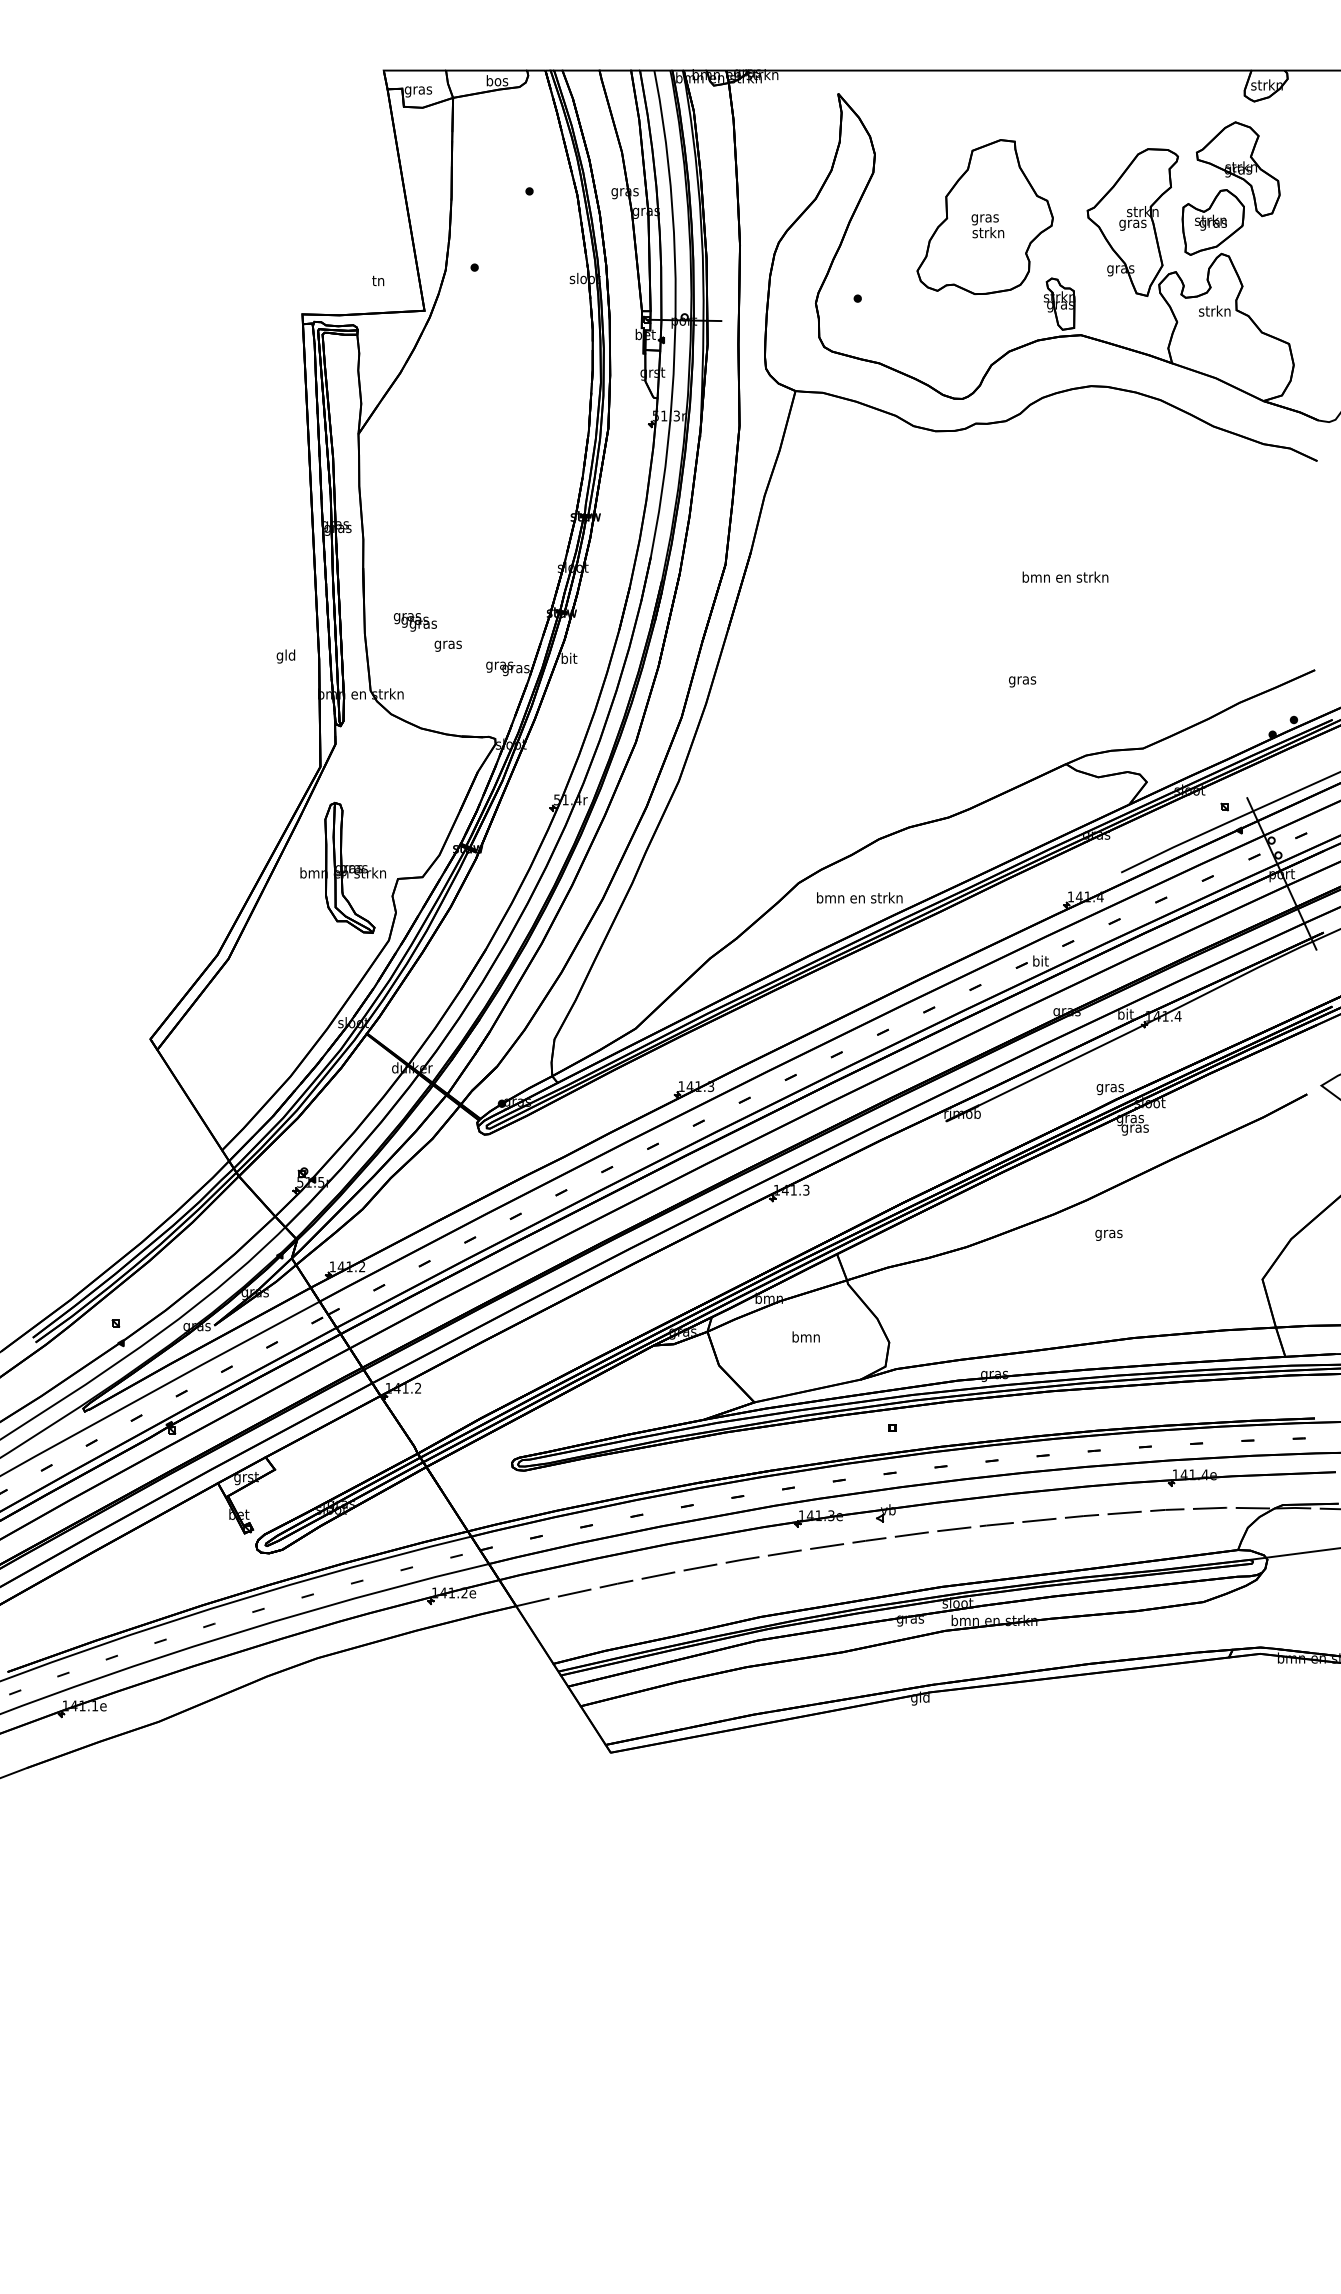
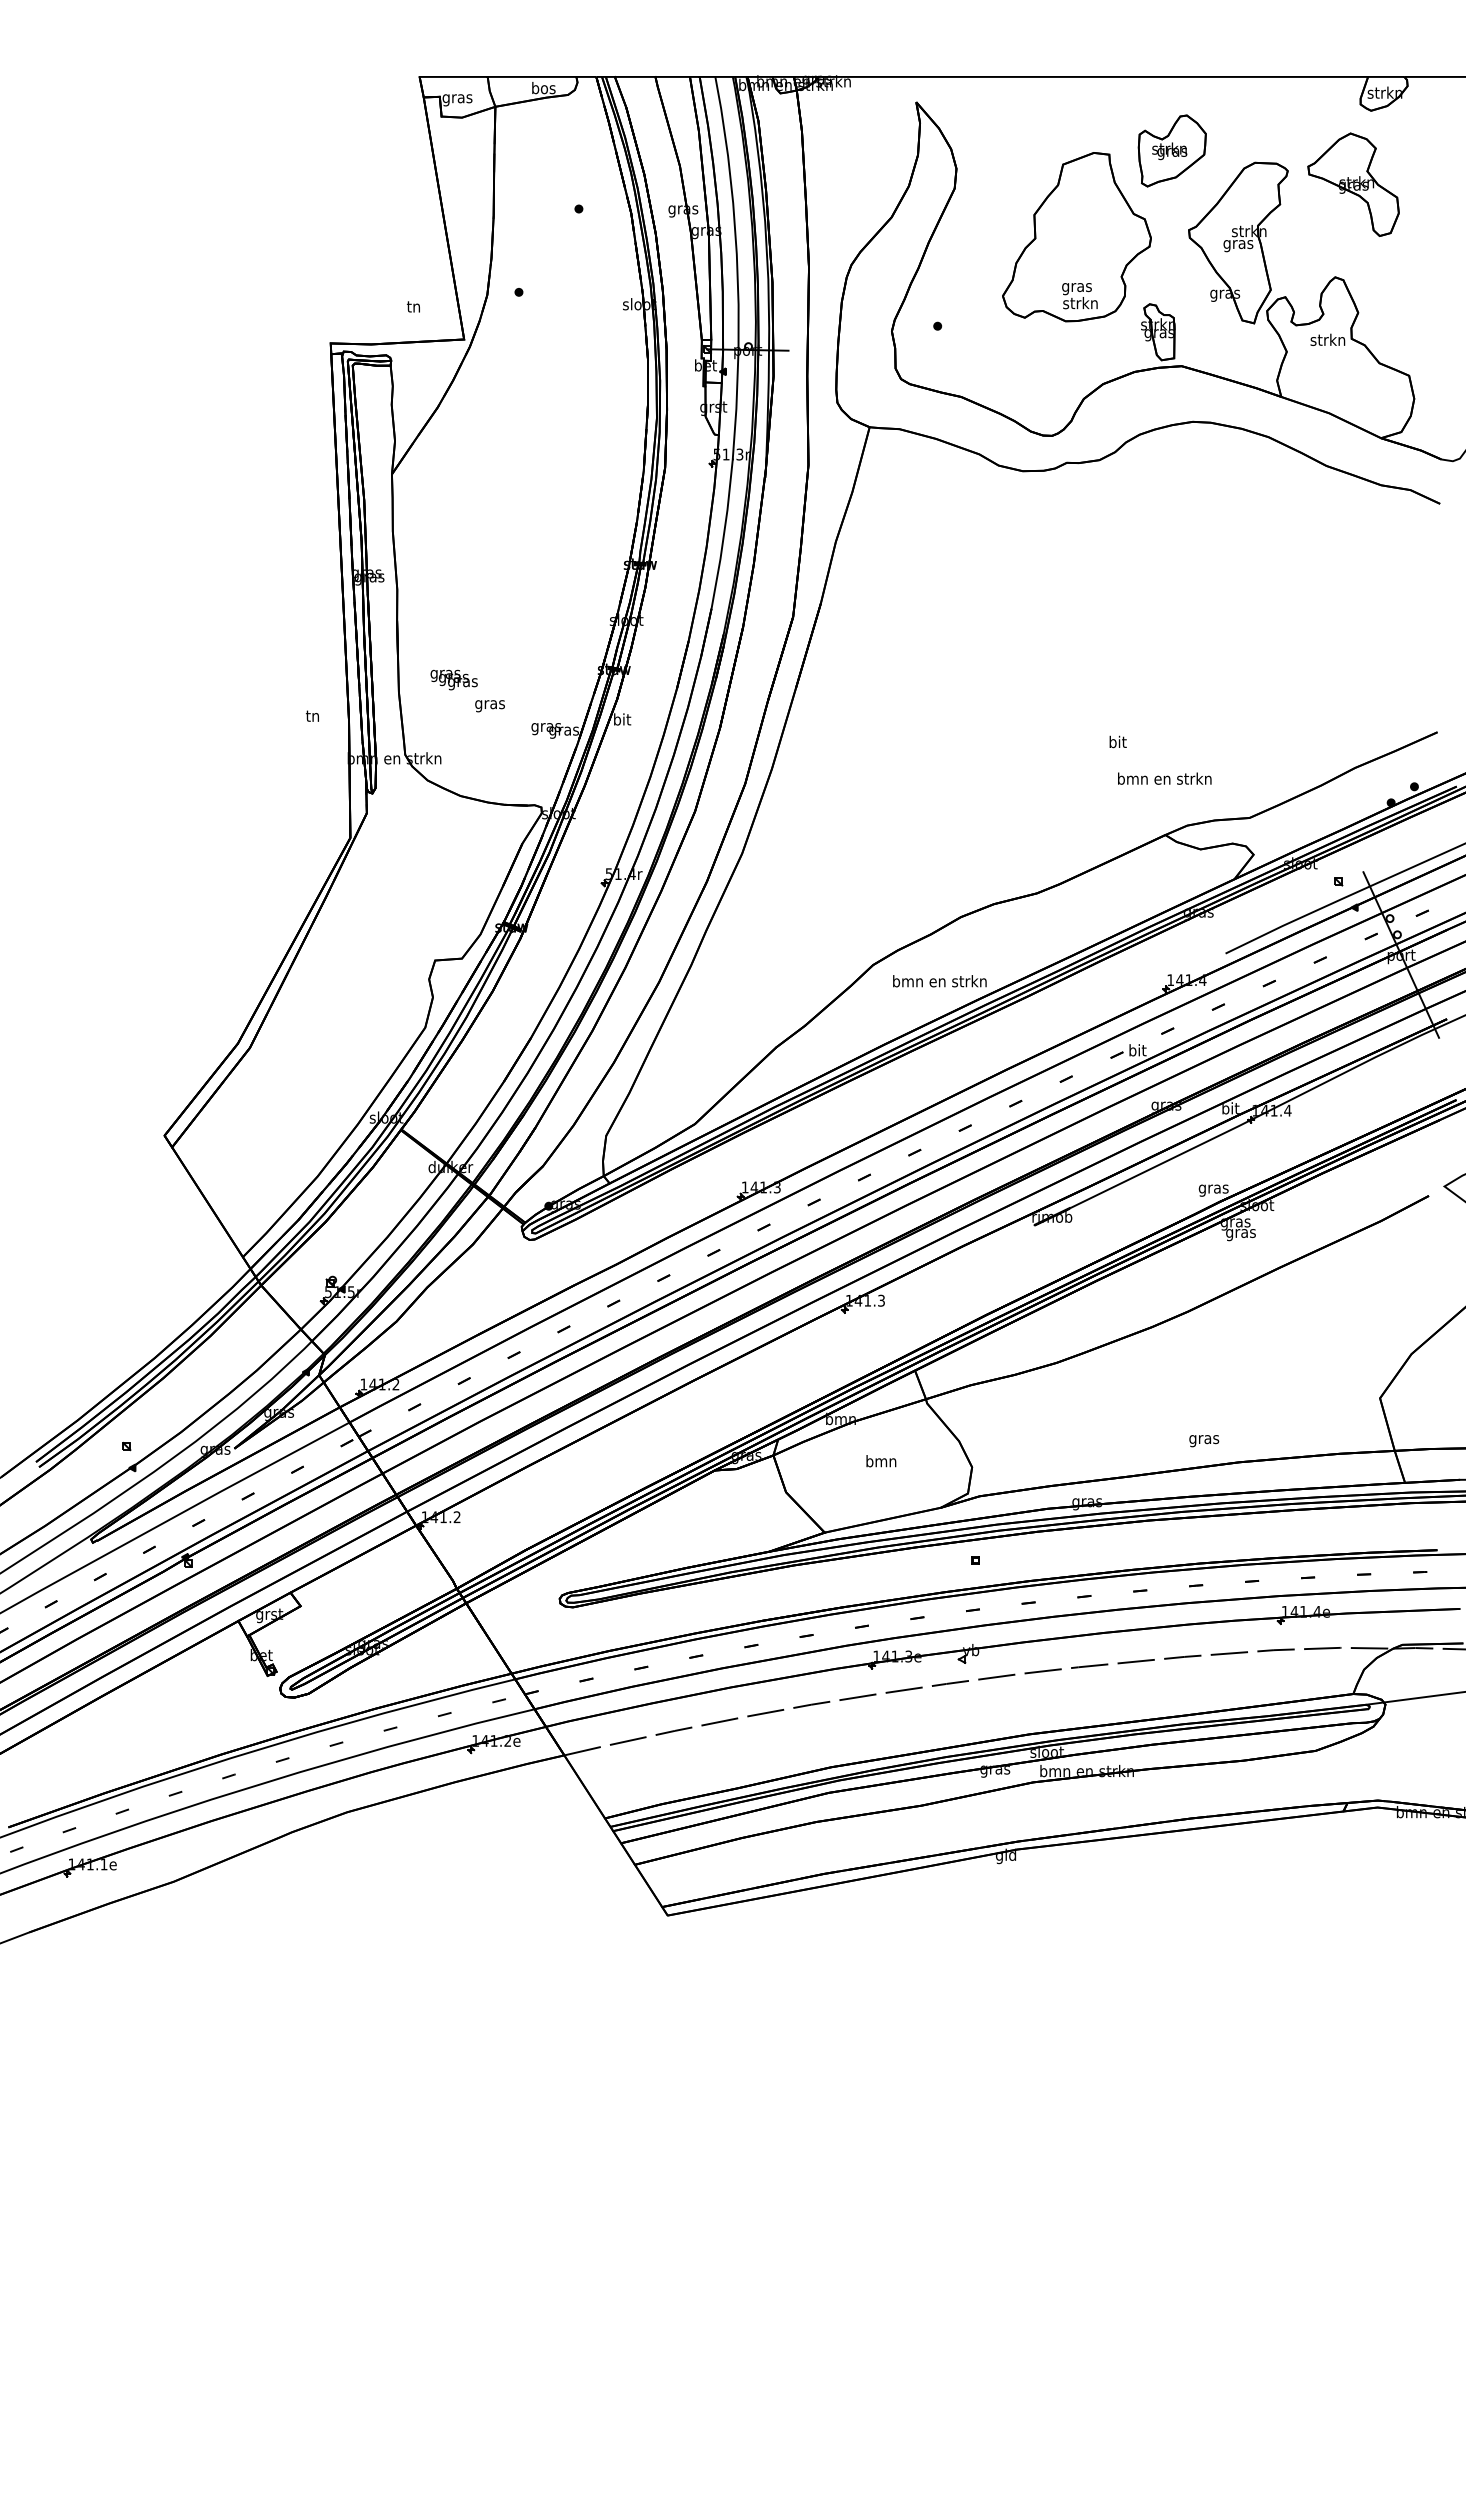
part: (1212, 222) -> (1171, 150), moved
text: (987, 226) -> (1079, 296), moved
text: (1065, 577) -> (1164, 778), moved
text: (285, 656) -> (312, 717), gld -> tn
text: (1022, 680) -> (1117, 743), gras -> bit
part: (343, 867) -> (375, 948), removed
text: (1109, 1235) -> (1204, 1441), moved

